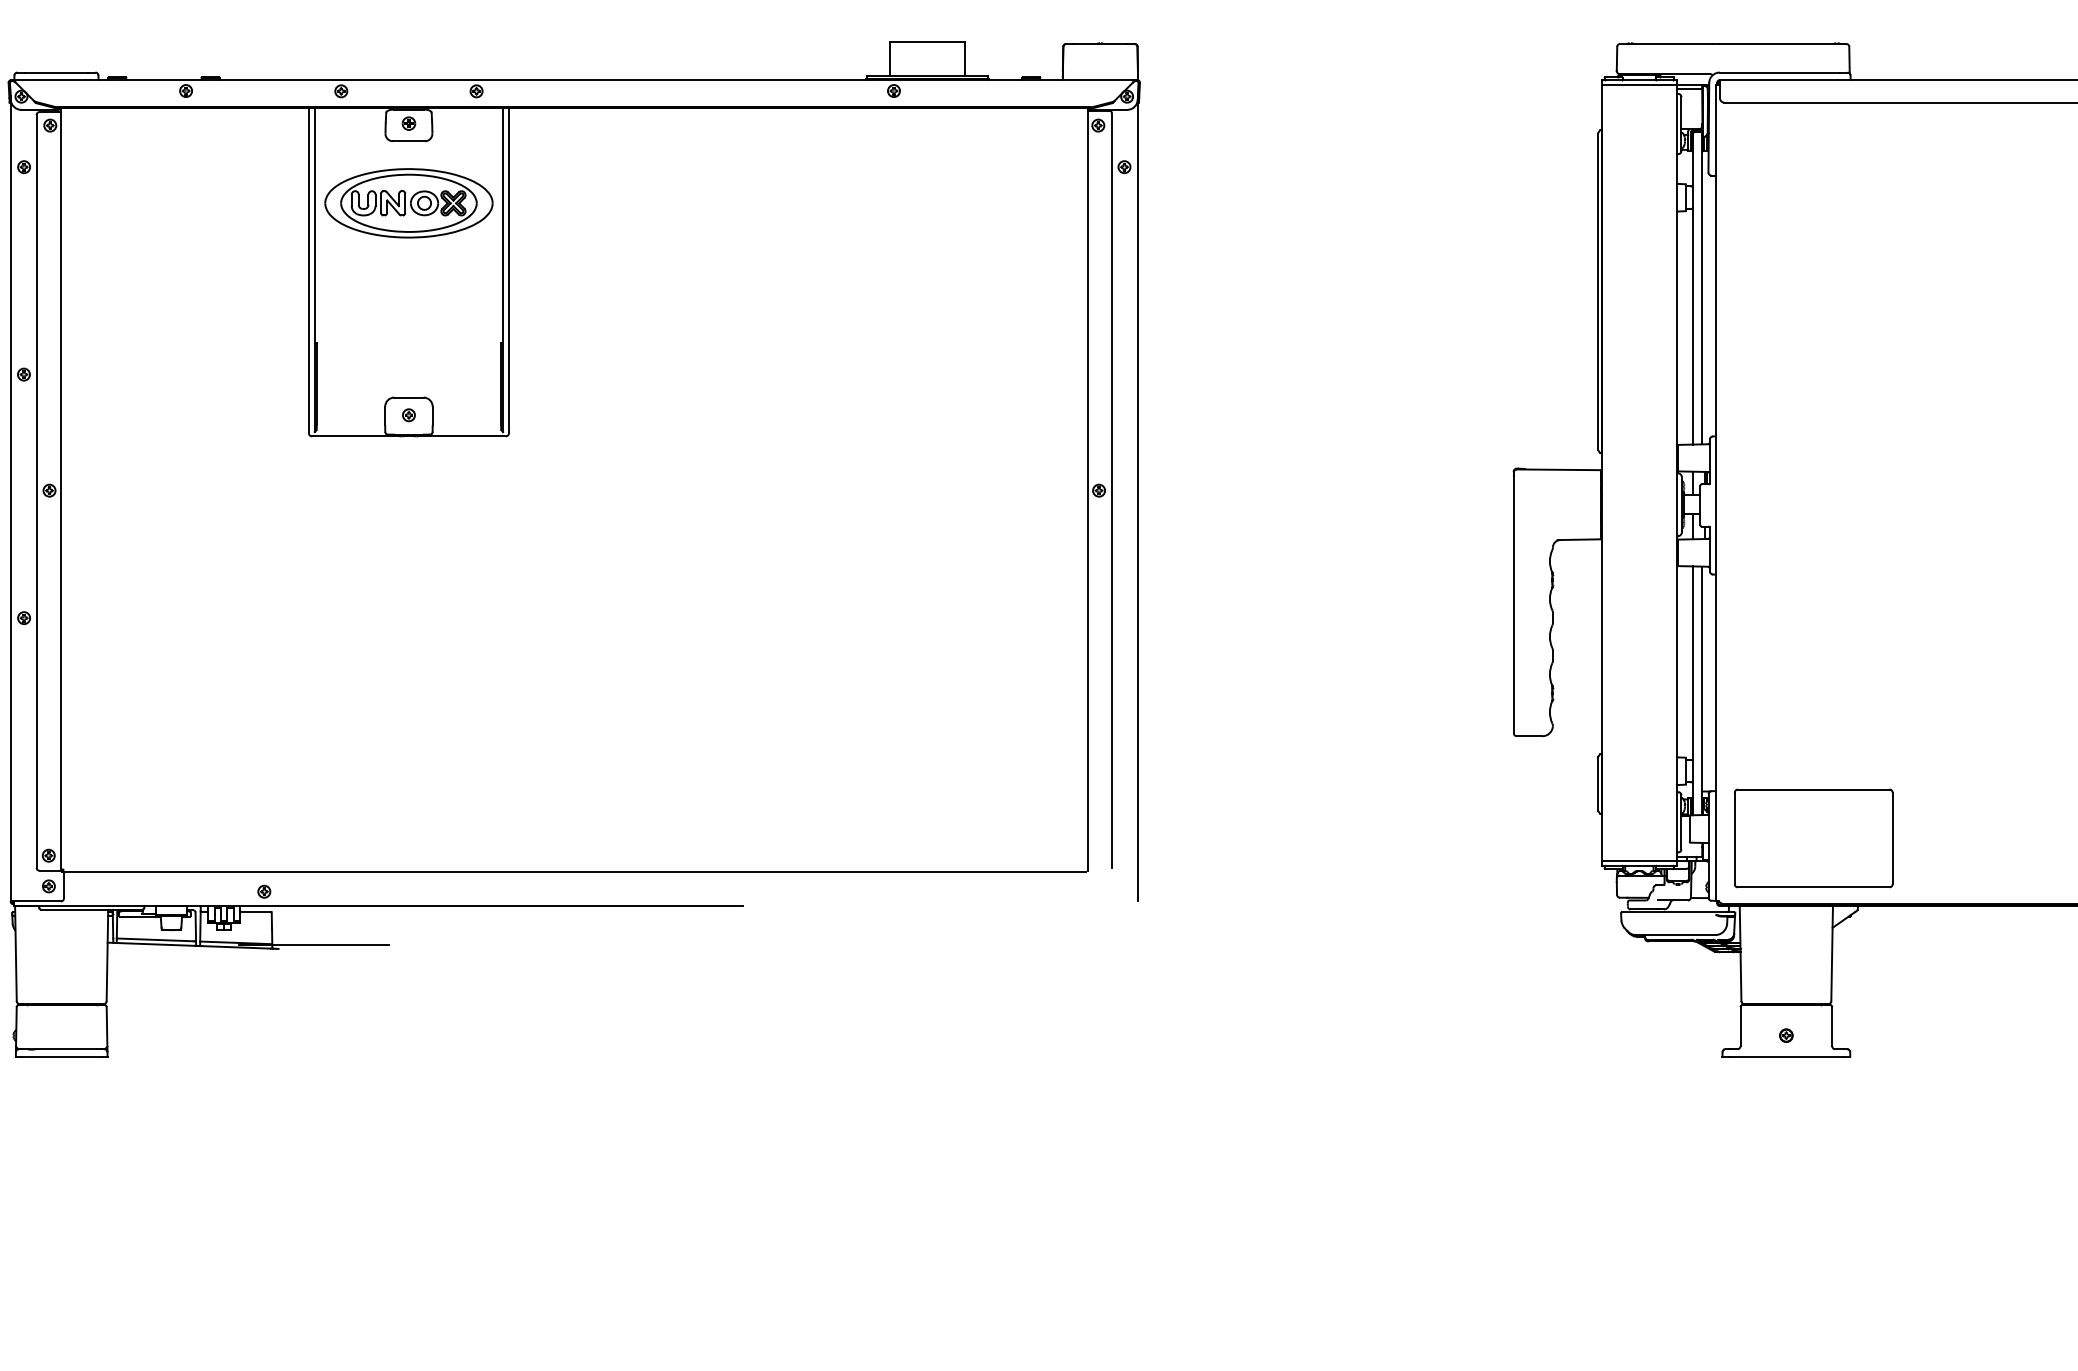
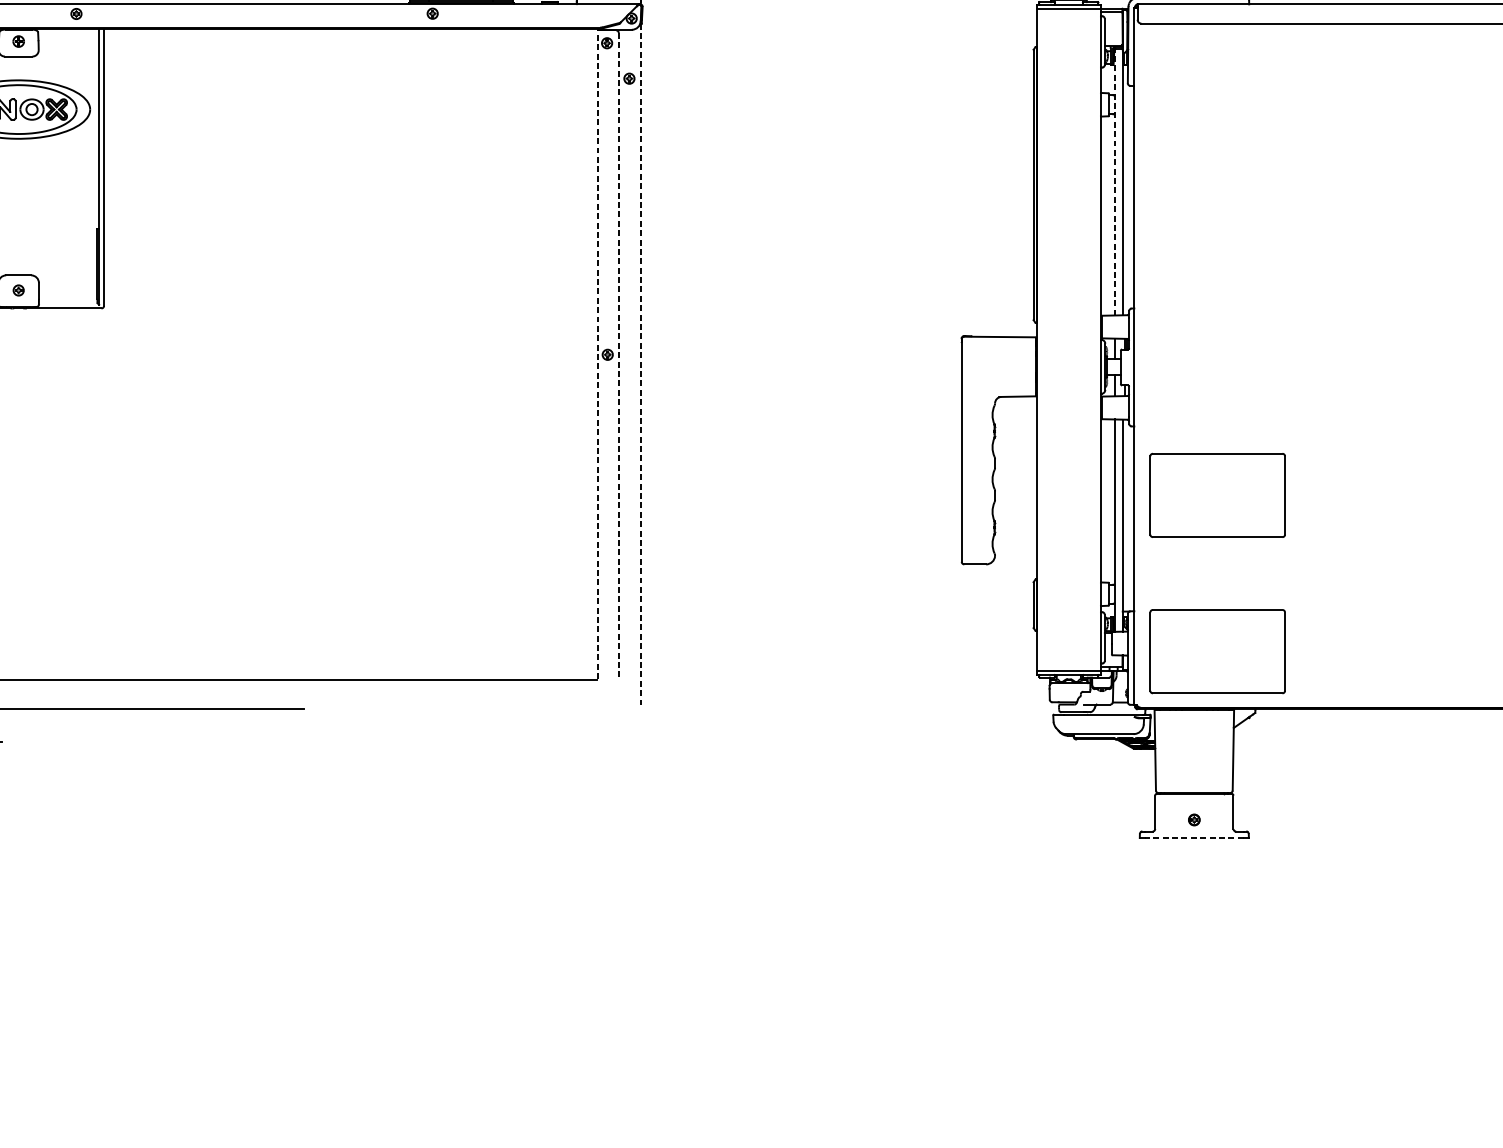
line: (1693, 289) -> (1115, 183), solid -> dashed
line: (1087, 489) -> (597, 353), solid -> dashed
line: (1112, 491) -> (619, 355), solid -> dashed
line: (1138, 502) -> (641, 364), solid -> dashed
part: (1813, 655) -> (1217, 495), added
line: (1786, 1056) -> (1194, 837), solid -> dashed

